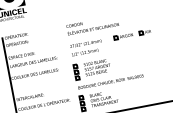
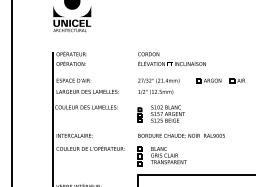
part: (76, 71) -> (139, 114), size x0.7

